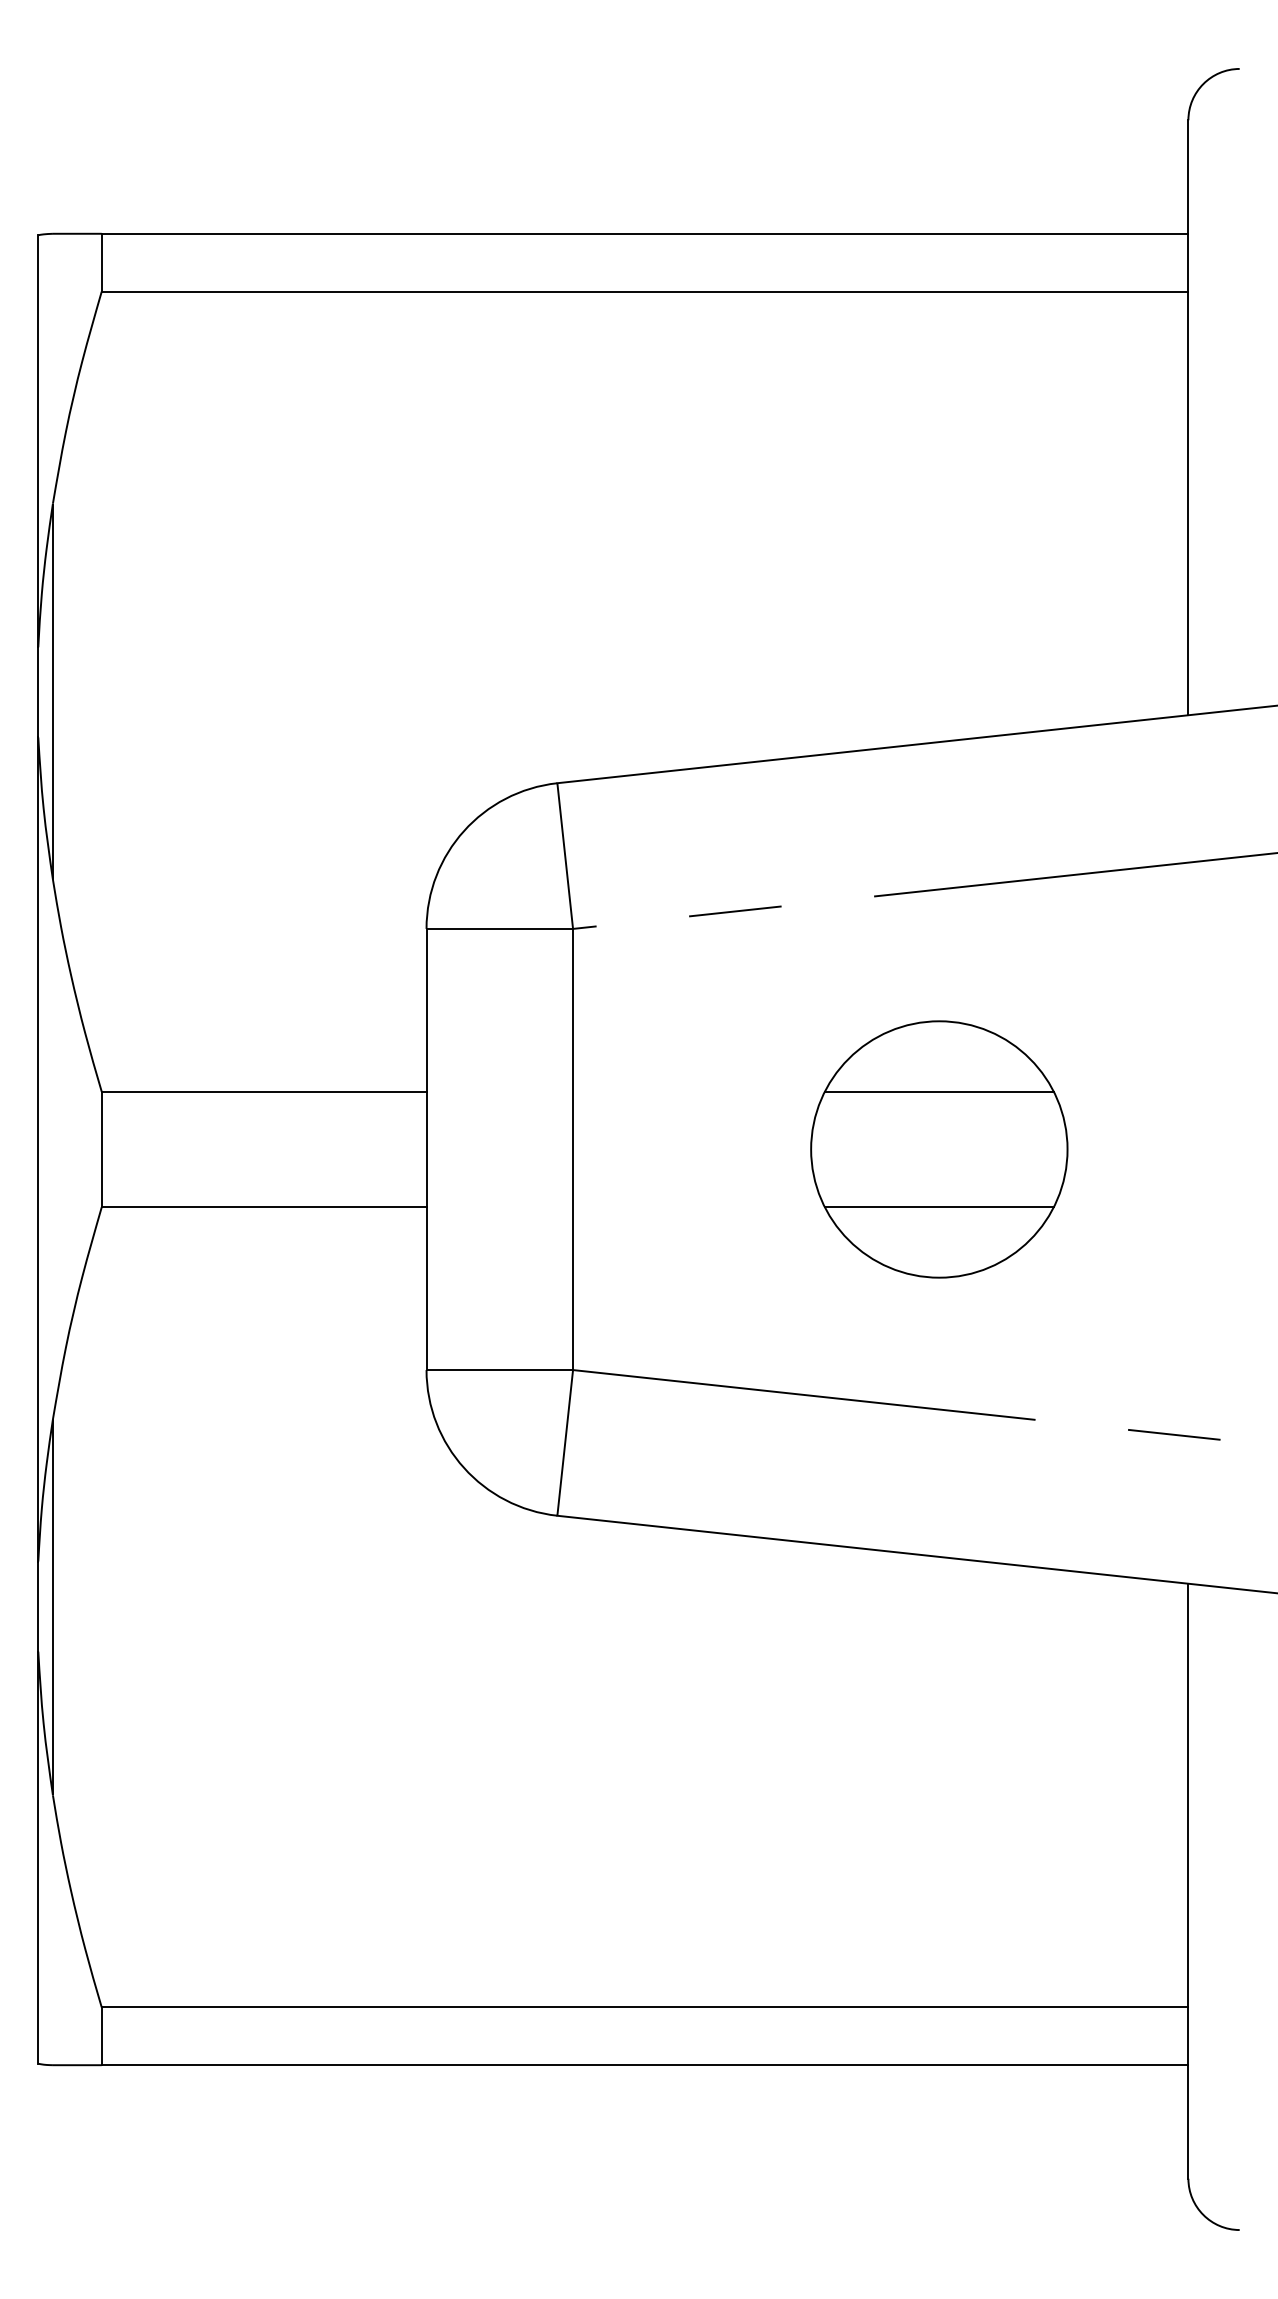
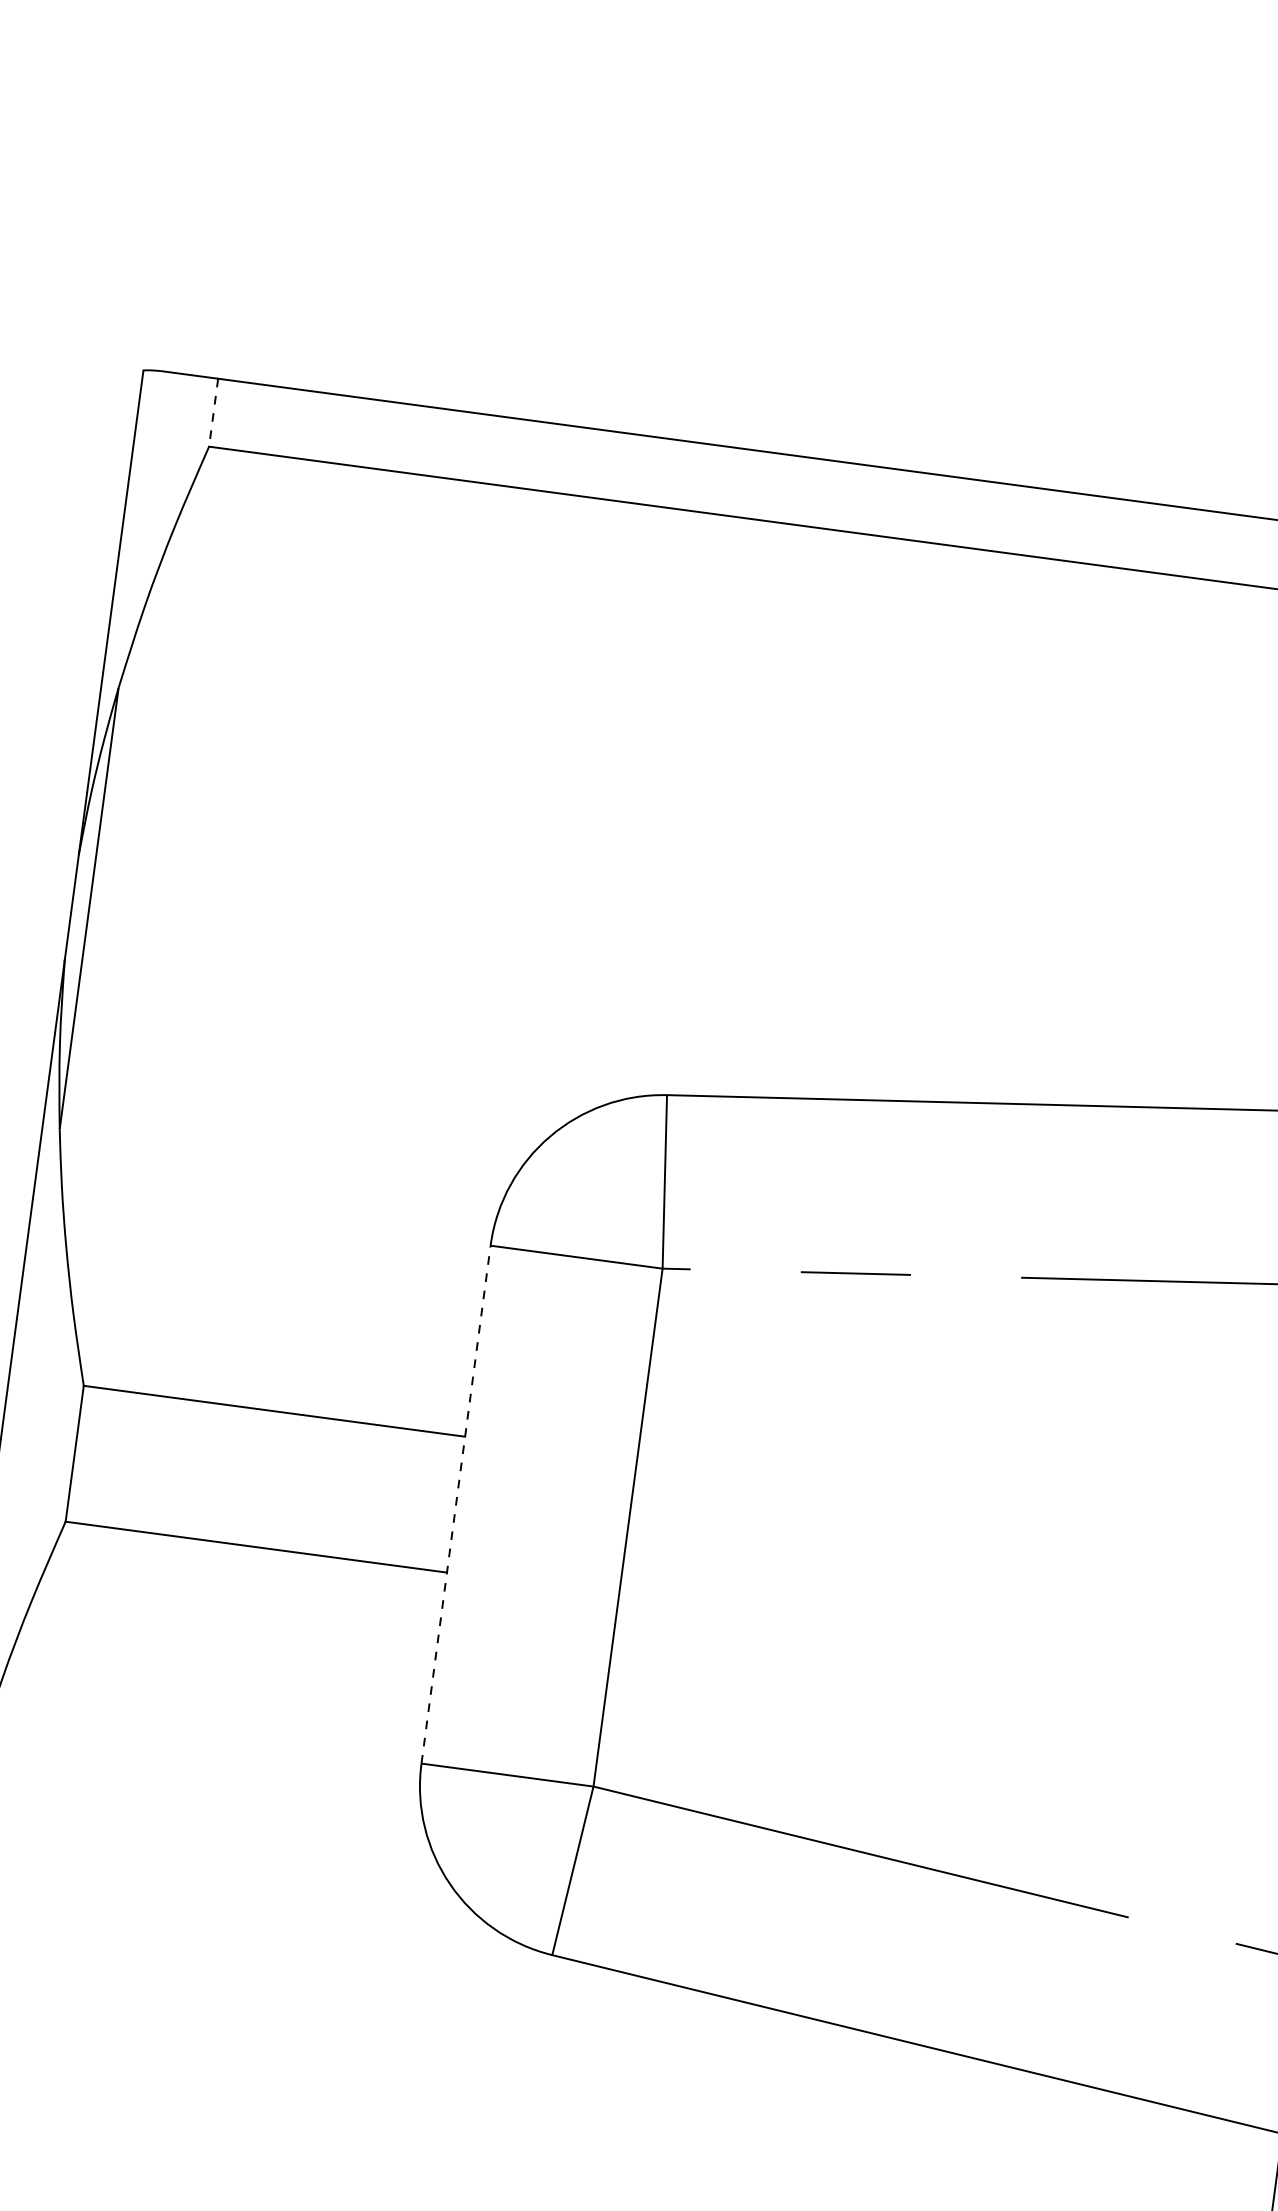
line: (101, 262) -> (213, 412), solid -> dashed
line: (426, 1149) -> (456, 1504), solid -> dashed
part: (939, 1149) -> (1058, 1585), removed

